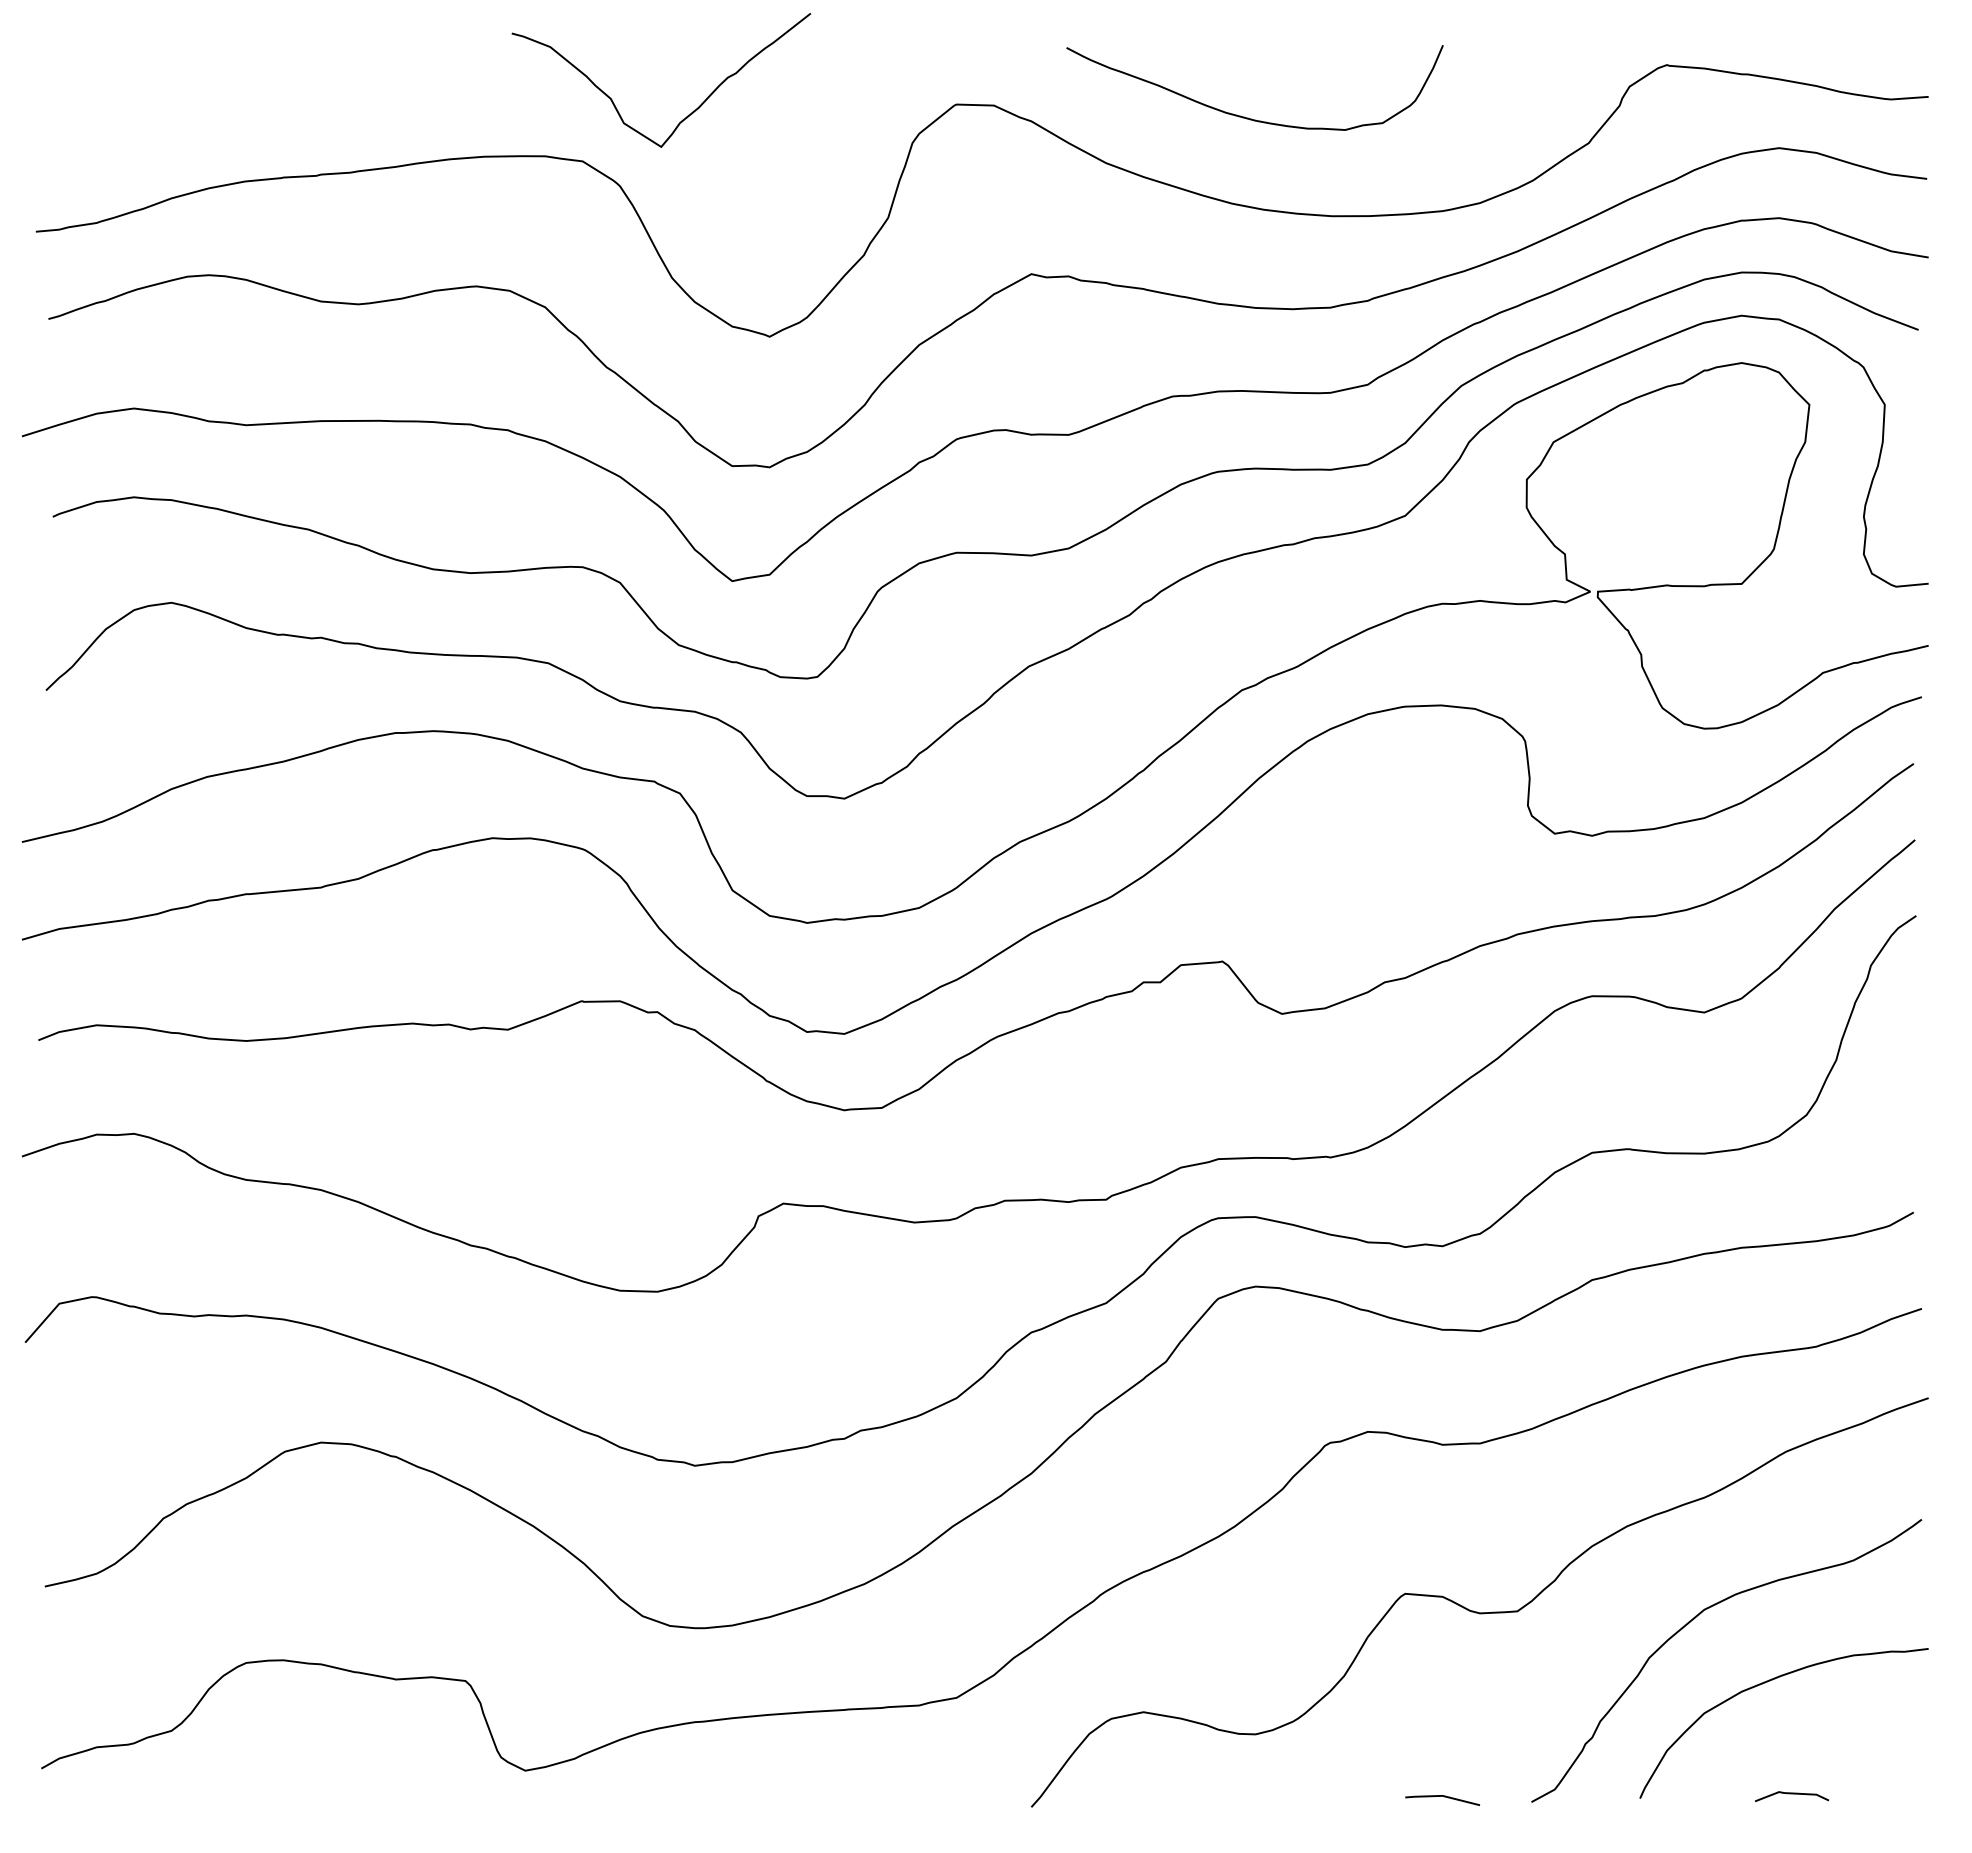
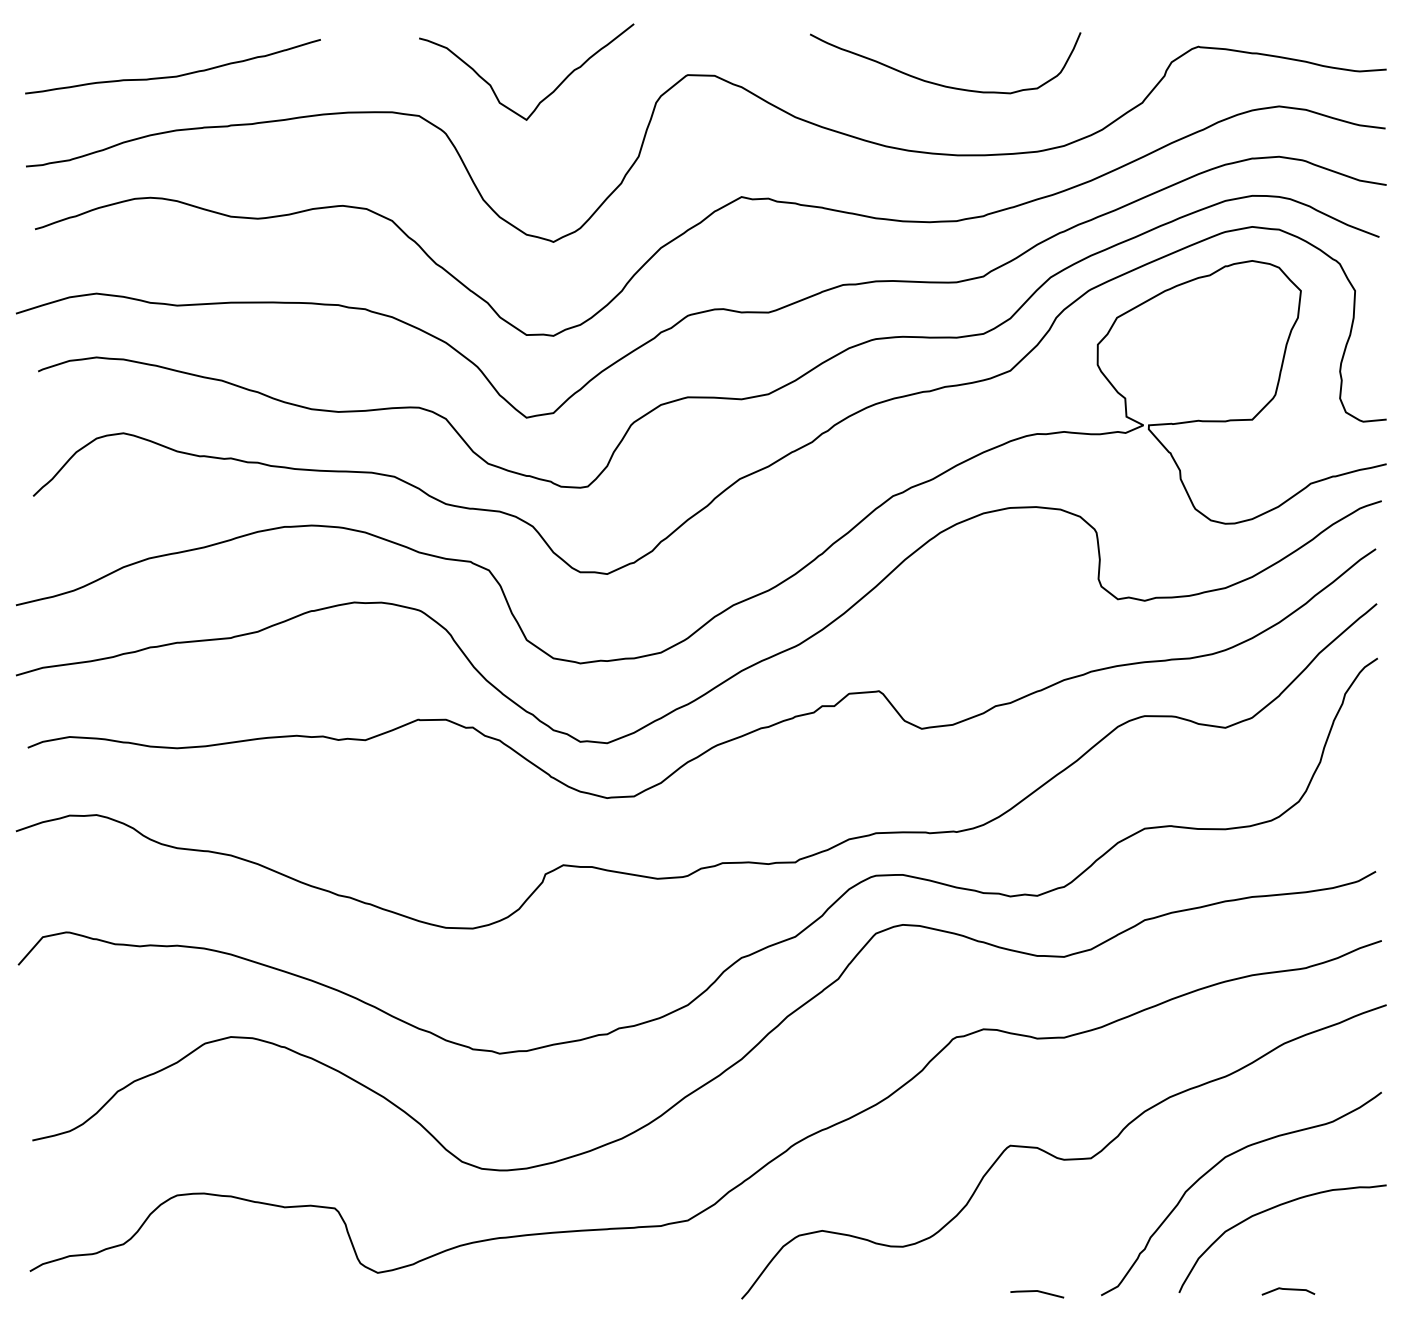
curve: (244, 105) -> (175, 75), added
curve: (688, 114) -> (546, 96), moved
curve: (1248, 117) -> (940, 84), moved

